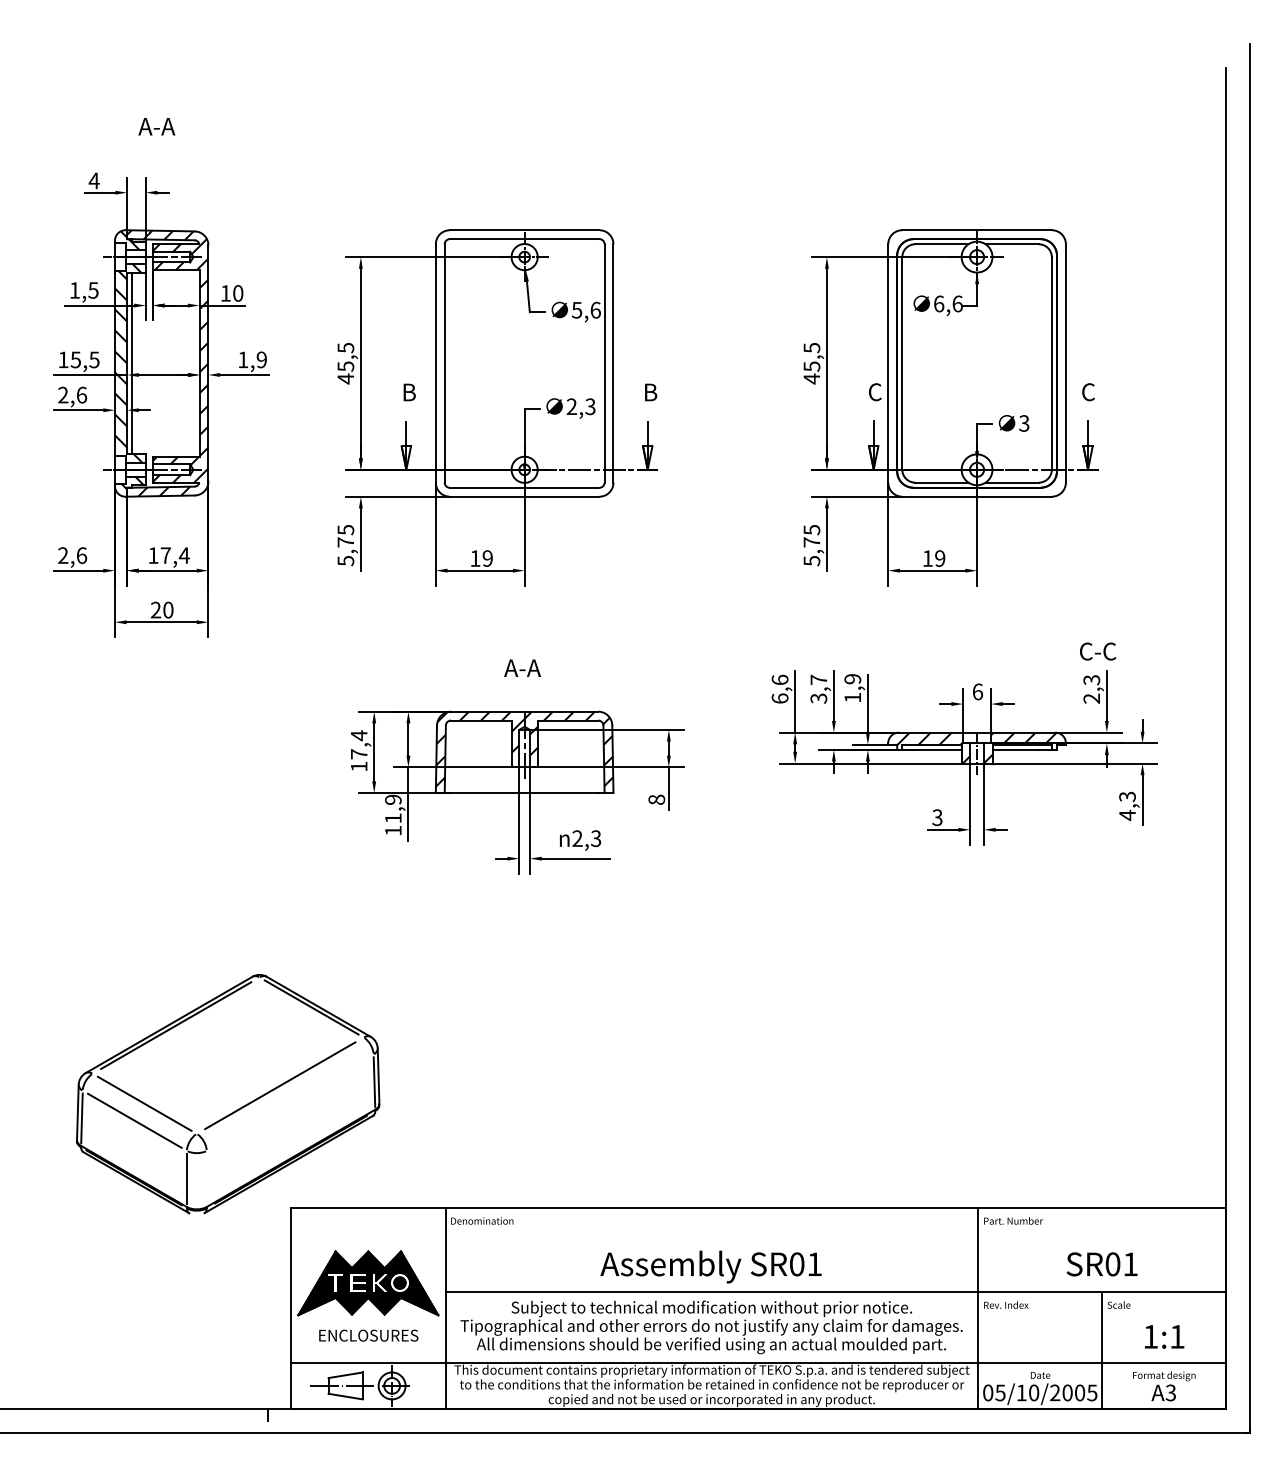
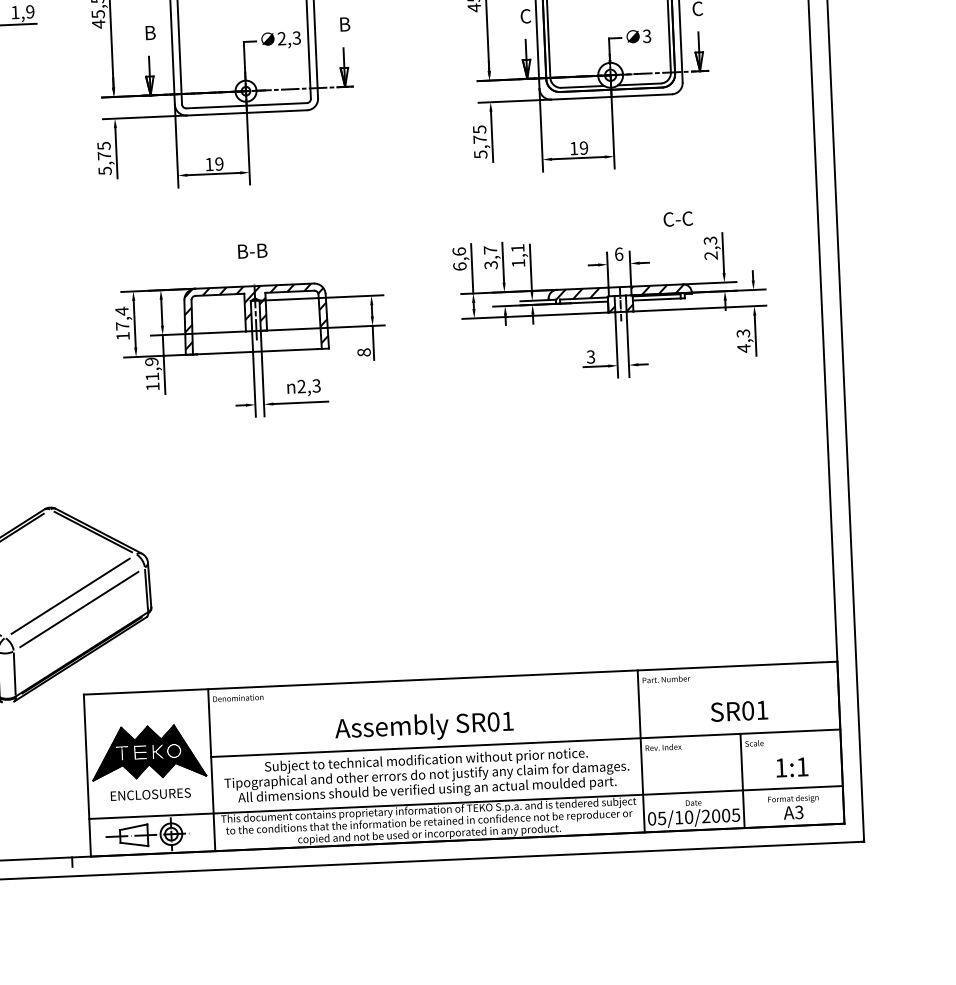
text: (1098, 651) -> (678, 219), moved
text: (523, 667) -> (252, 250), A-A -> B-B
text: (852, 679) -> (517, 248), 1,9 -> 1,1
line: (290, 1102) -> (79, 609), added
line: (206, 1178) -> (14, 673), added

